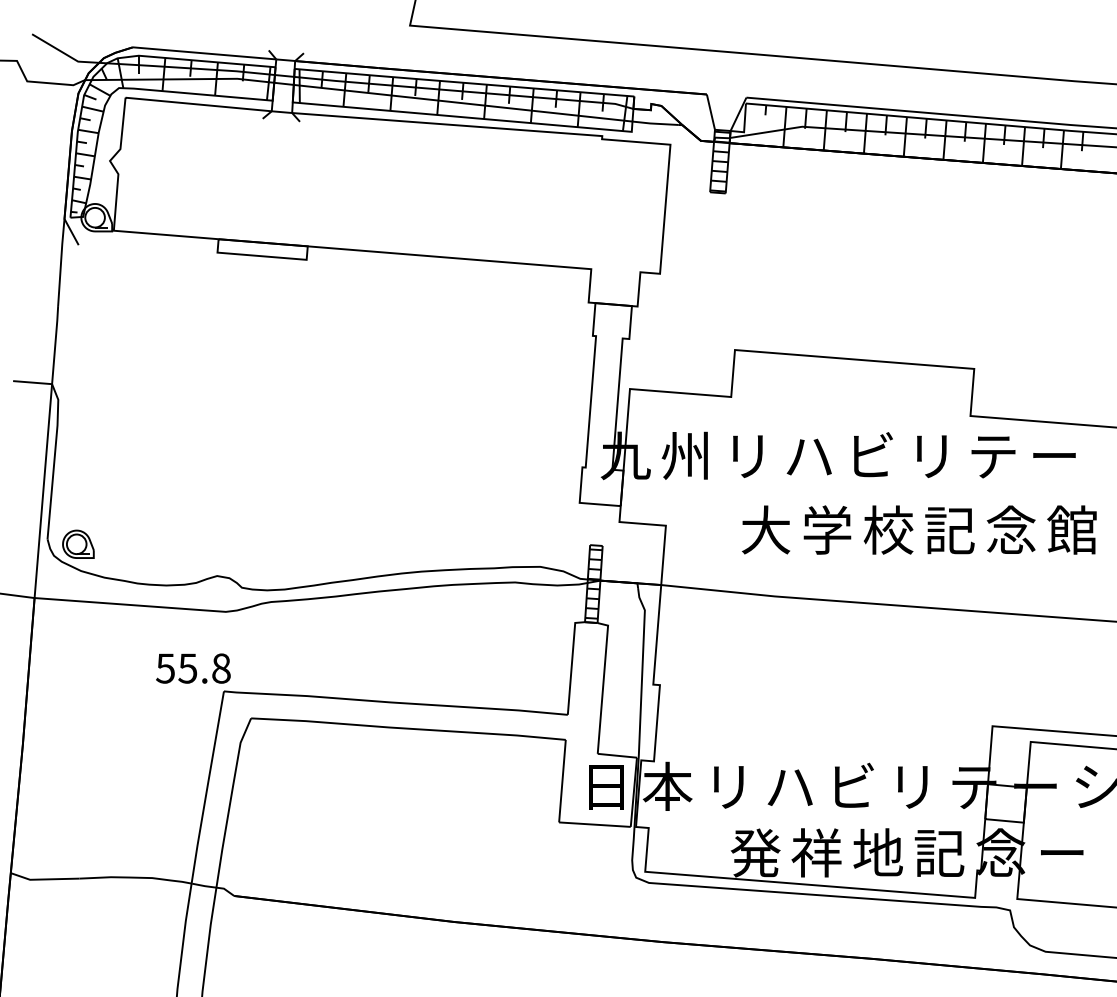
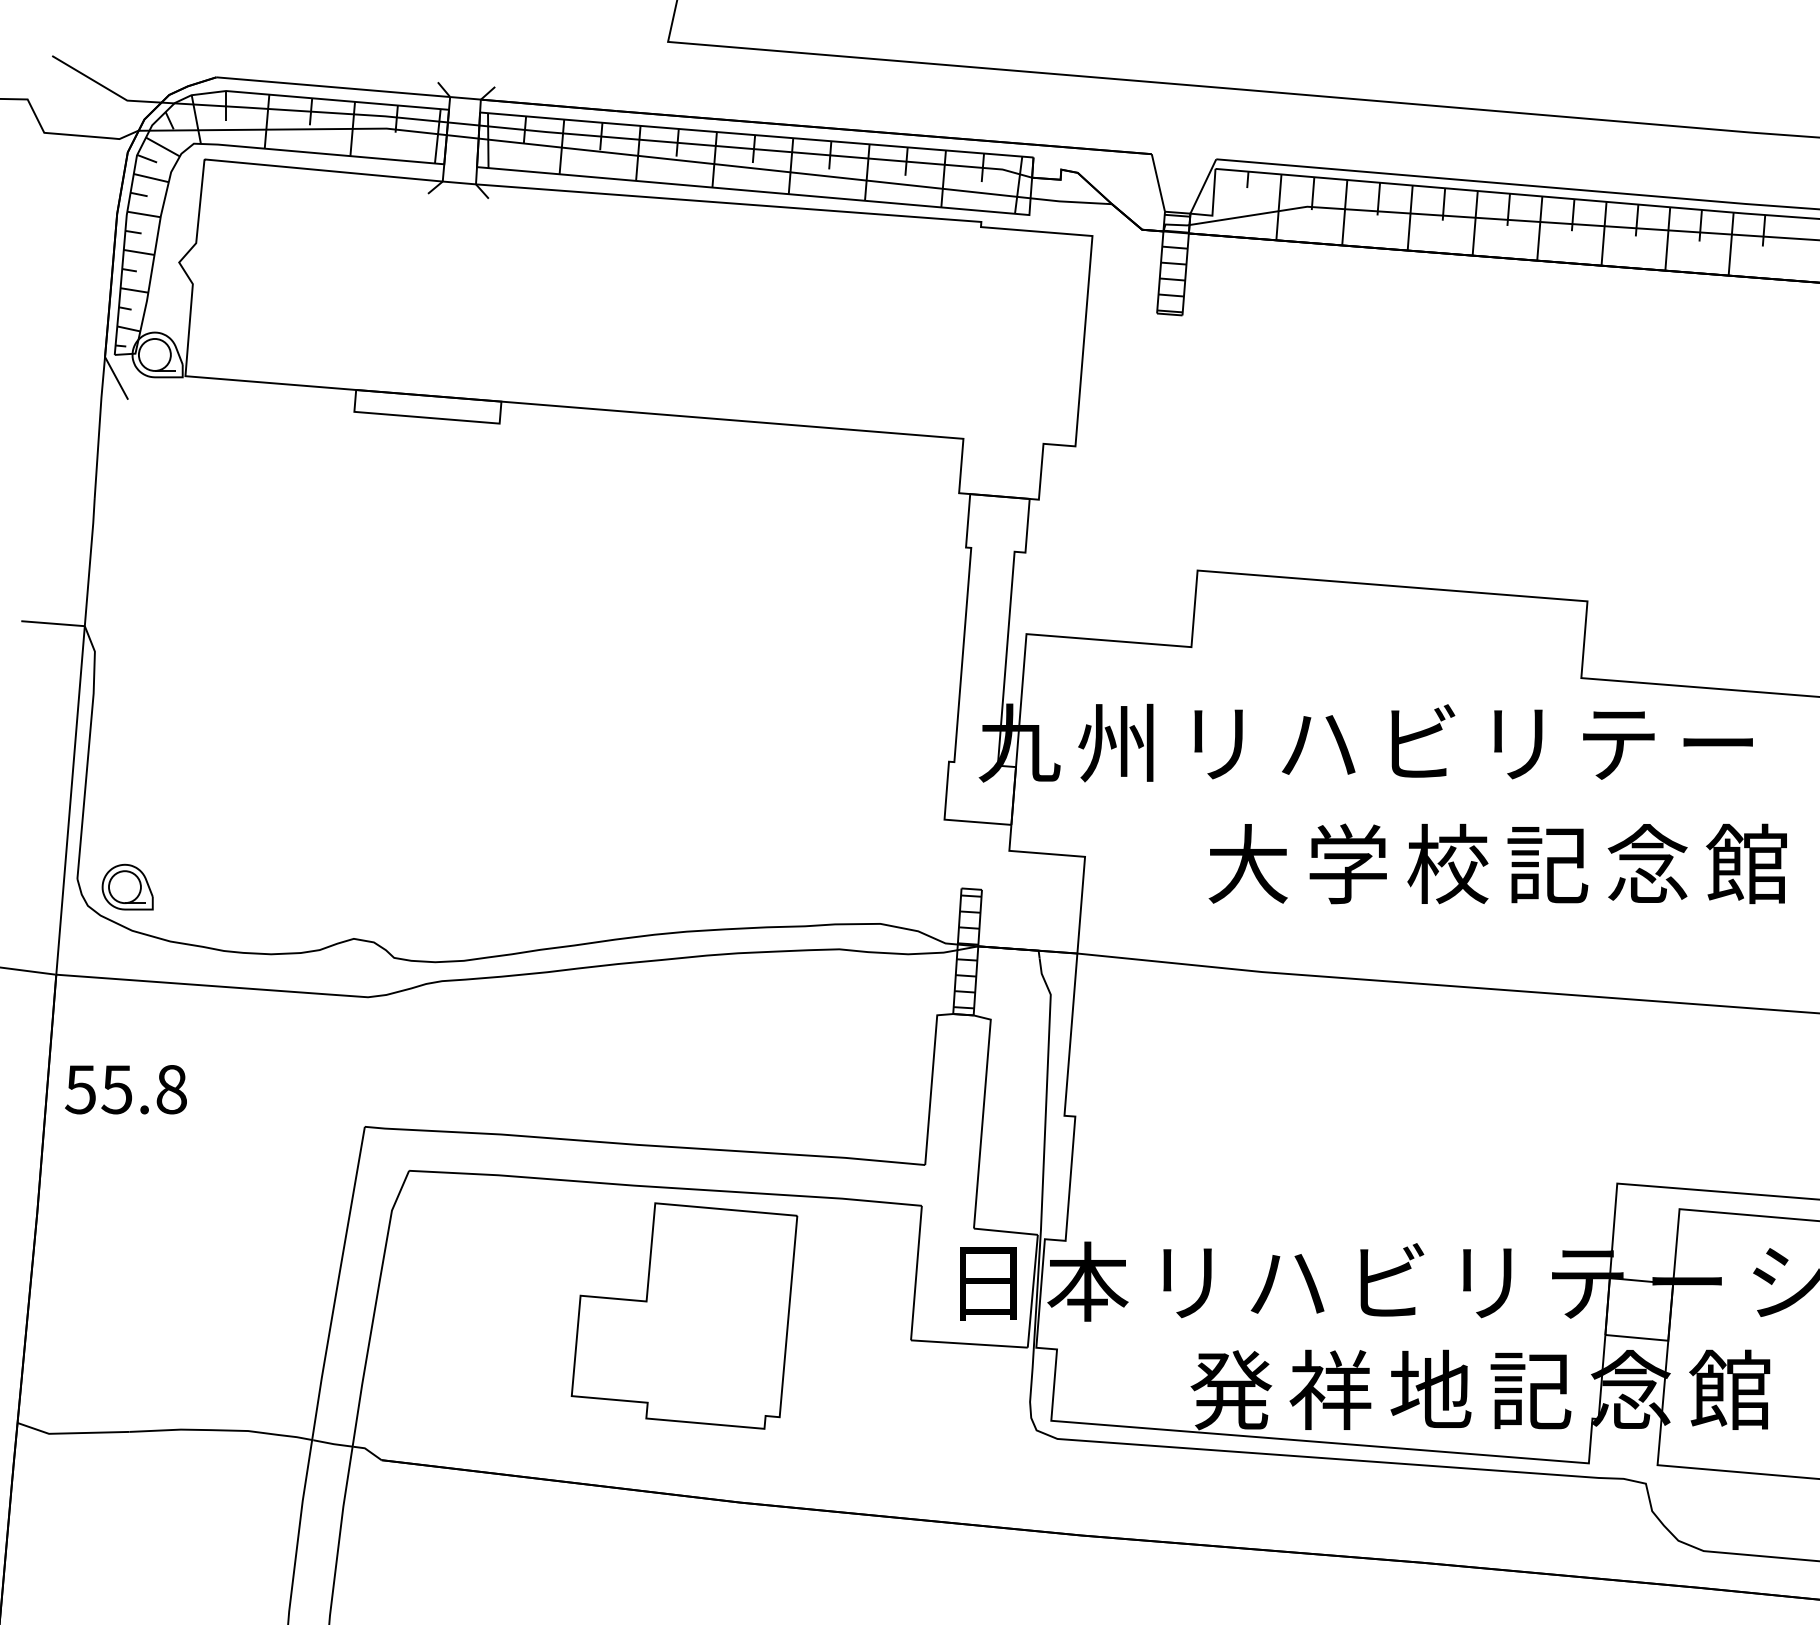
text: (193, 668) -> (126, 1089), moved
part: (420, 807) -> (685, 1316), added
text: (1061, 852) -> (1729, 1389), ー -> 館

